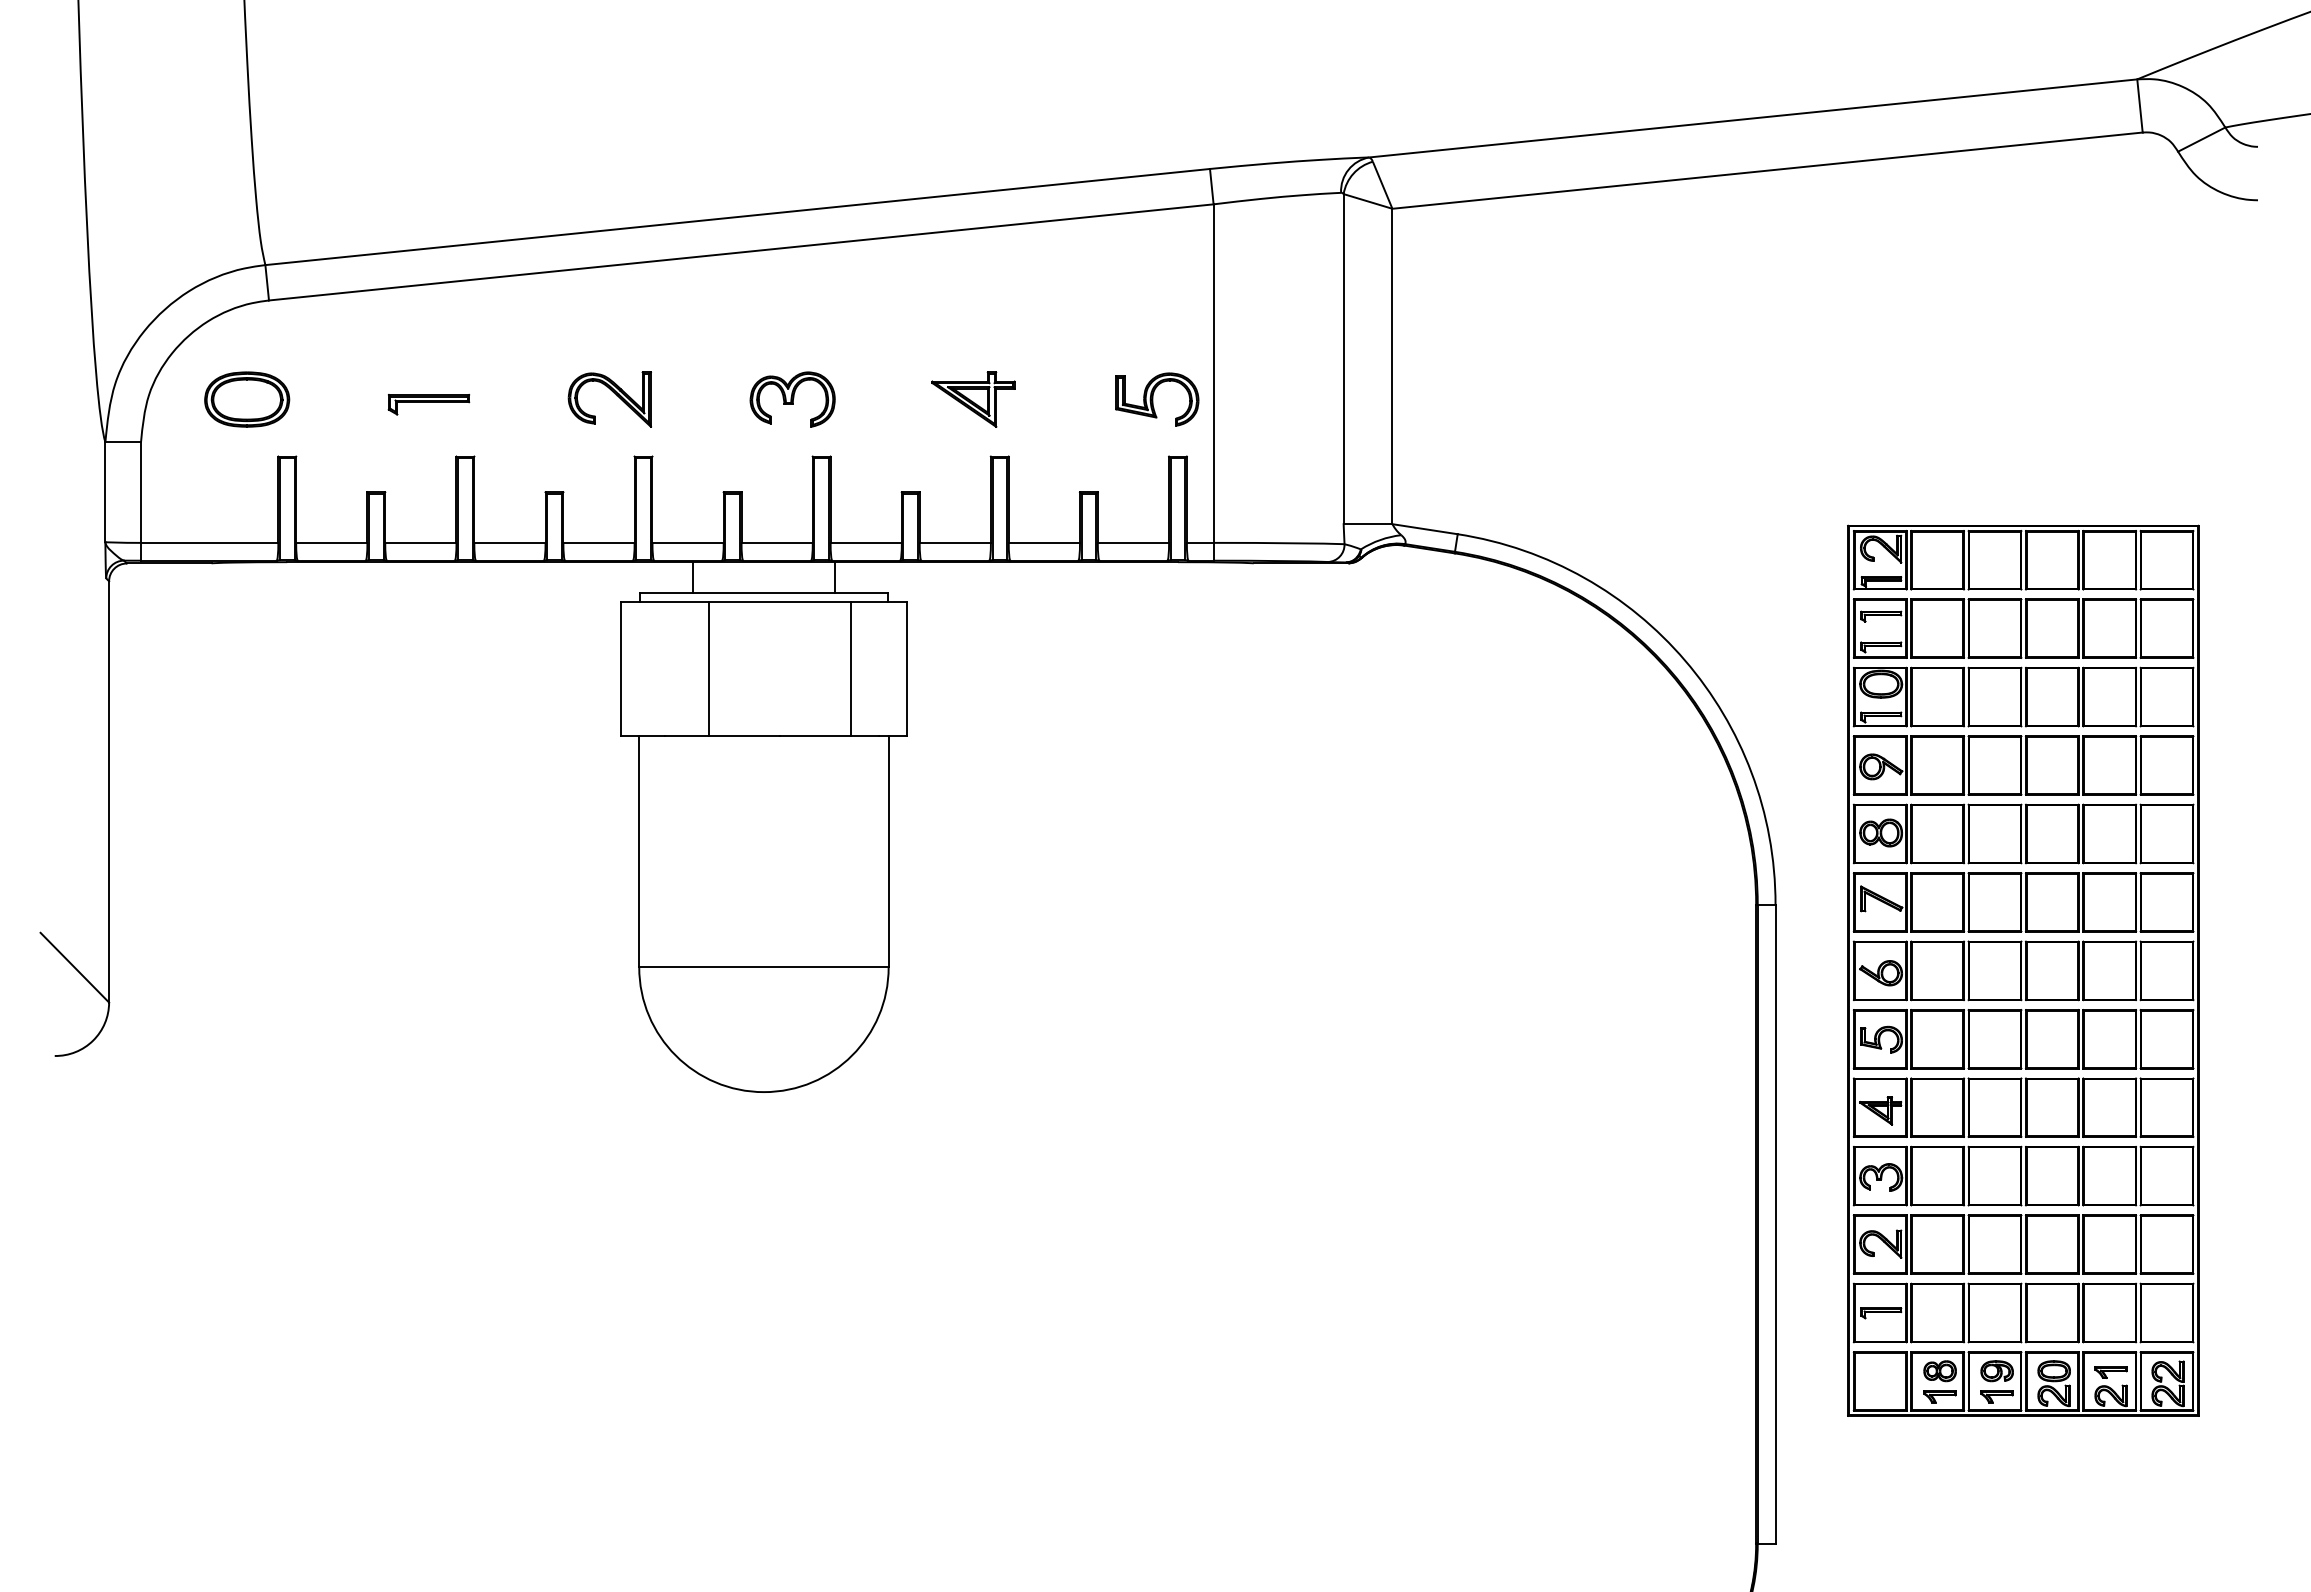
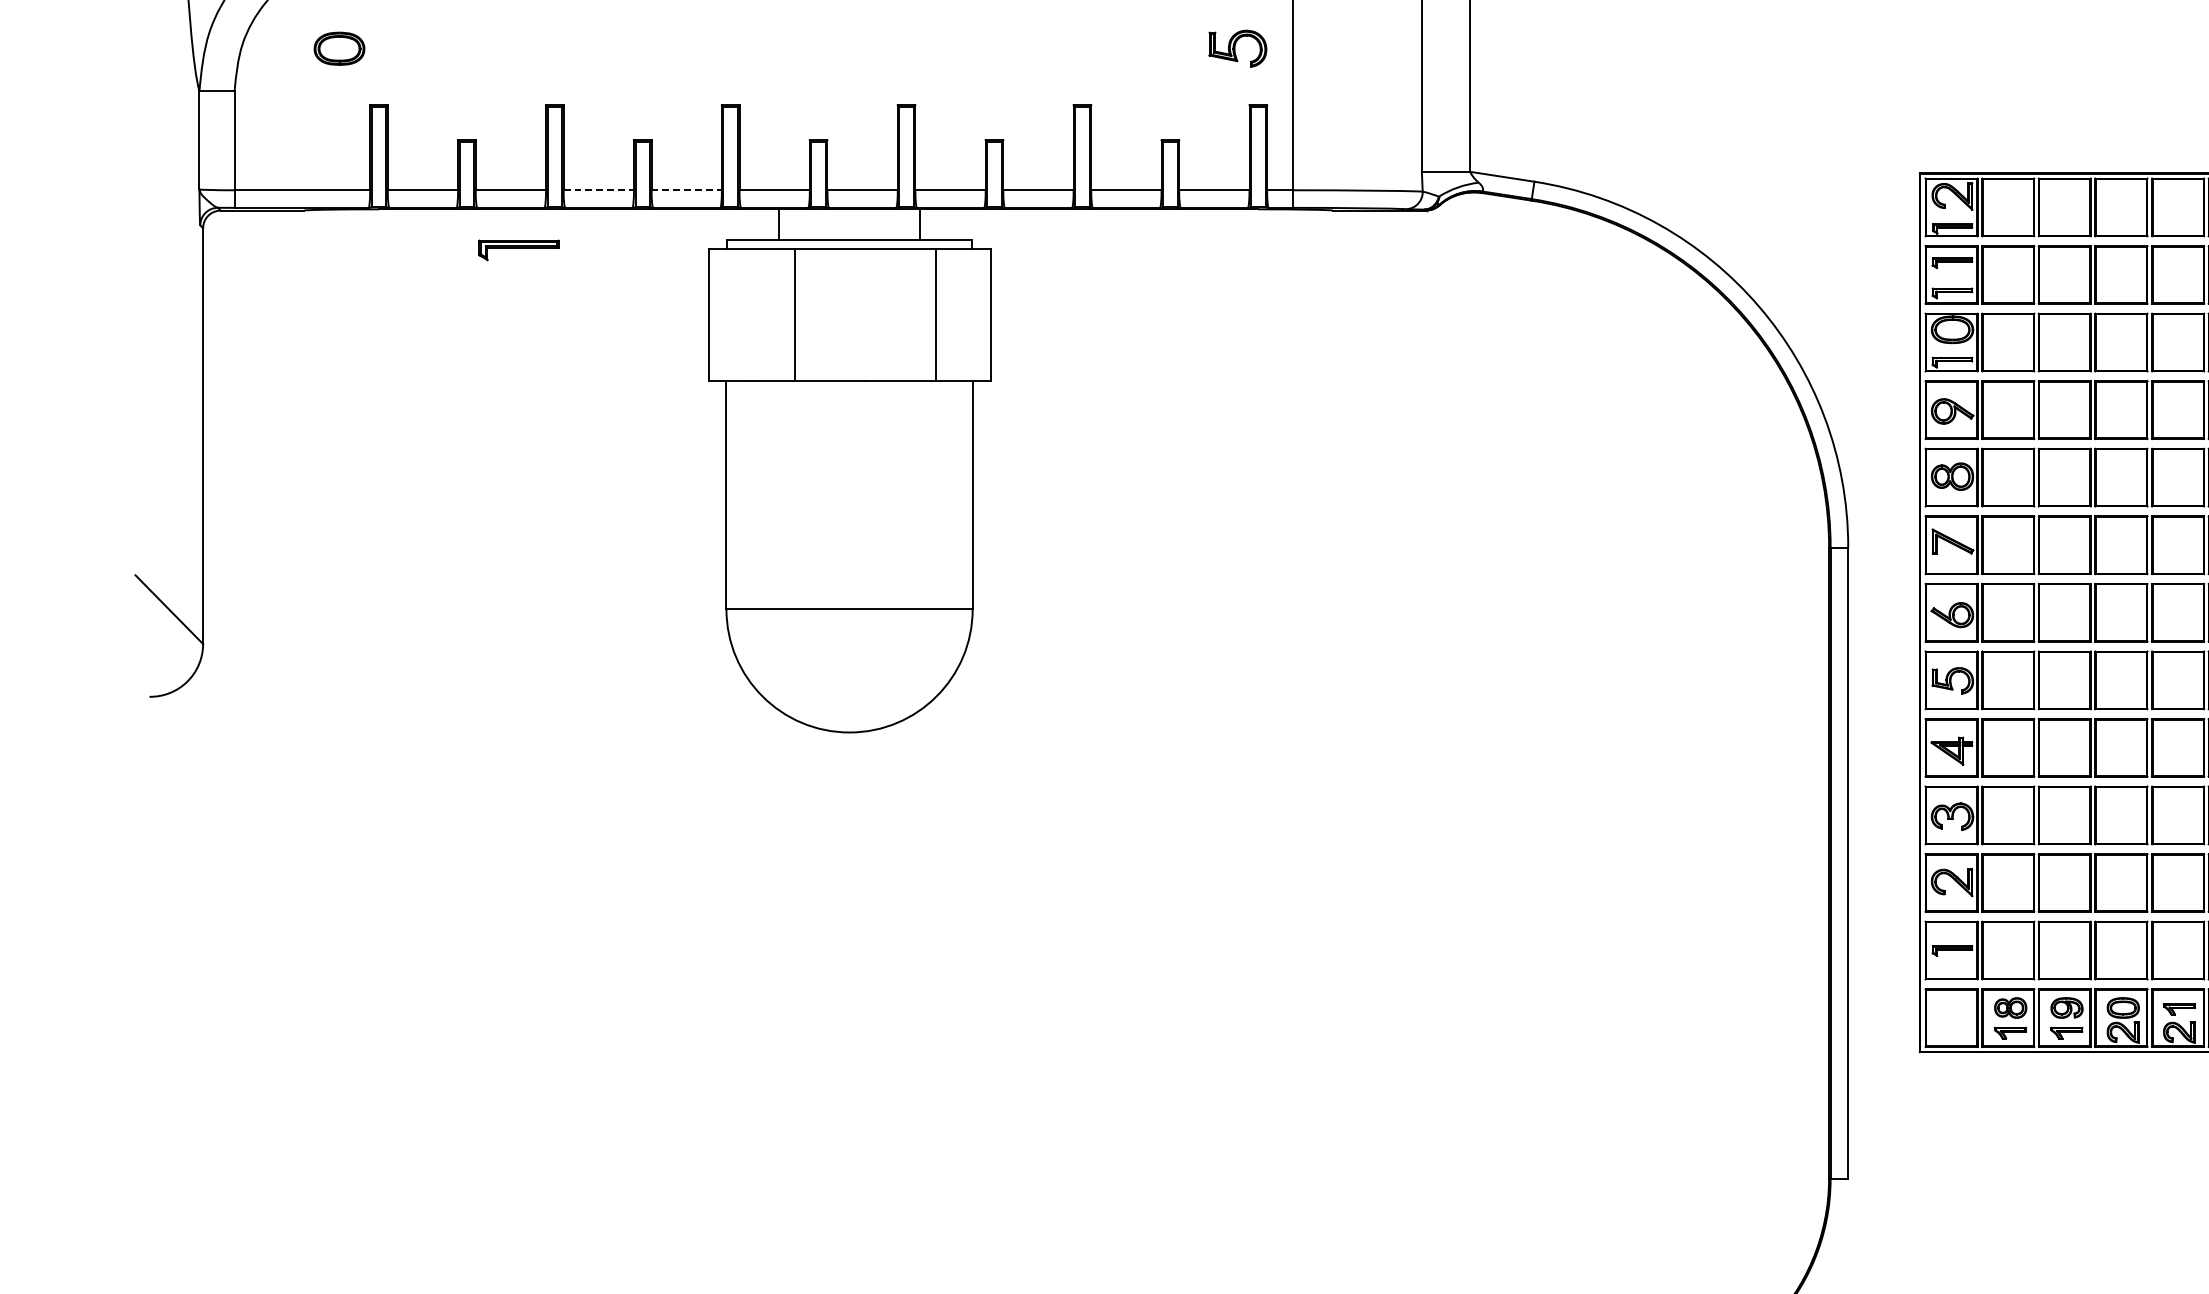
part: (613, 393) -> (701, 42), removed
part: (247, 399) -> (339, 48), size x0.6
part: (792, 399) -> (877, 48), removed
part: (973, 399) -> (1056, 48), removed
part: (1157, 399) -> (1238, 48), size x0.7
part: (428, 404) -> (518, 250), moved
line: (509, 542) -> (598, 189), solid -> dashed
line: (599, 542) -> (687, 189), solid -> dashed

